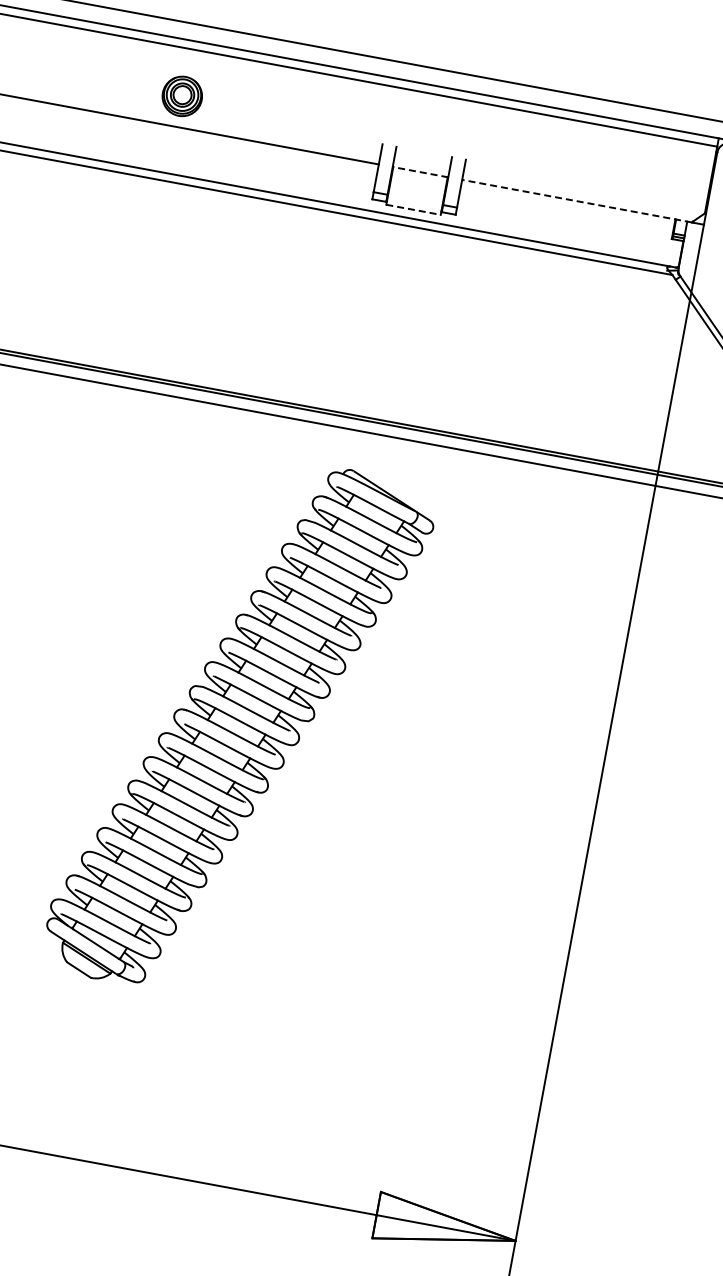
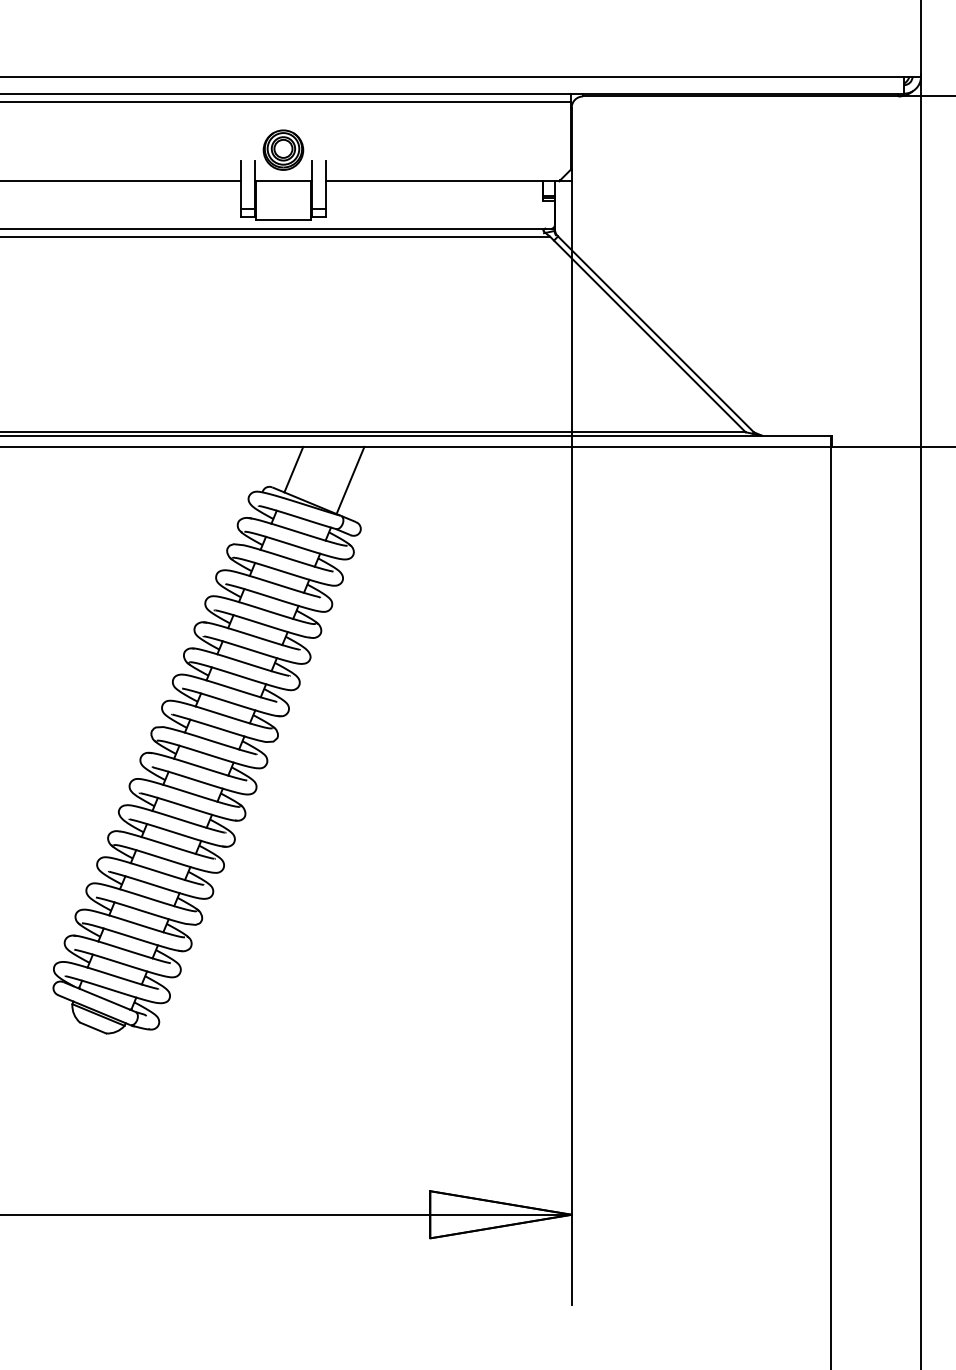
part: (182, 95) -> (283, 149), moved
line: (419, 172) -> (282, 181), dashed -> solid
line: (576, 201) -> (442, 181), dashed -> solid
line: (413, 209) -> (283, 219), dashed -> solid
line: (377, 457) -> (293, 469), added
line: (431, 478) -> (350, 480), added

